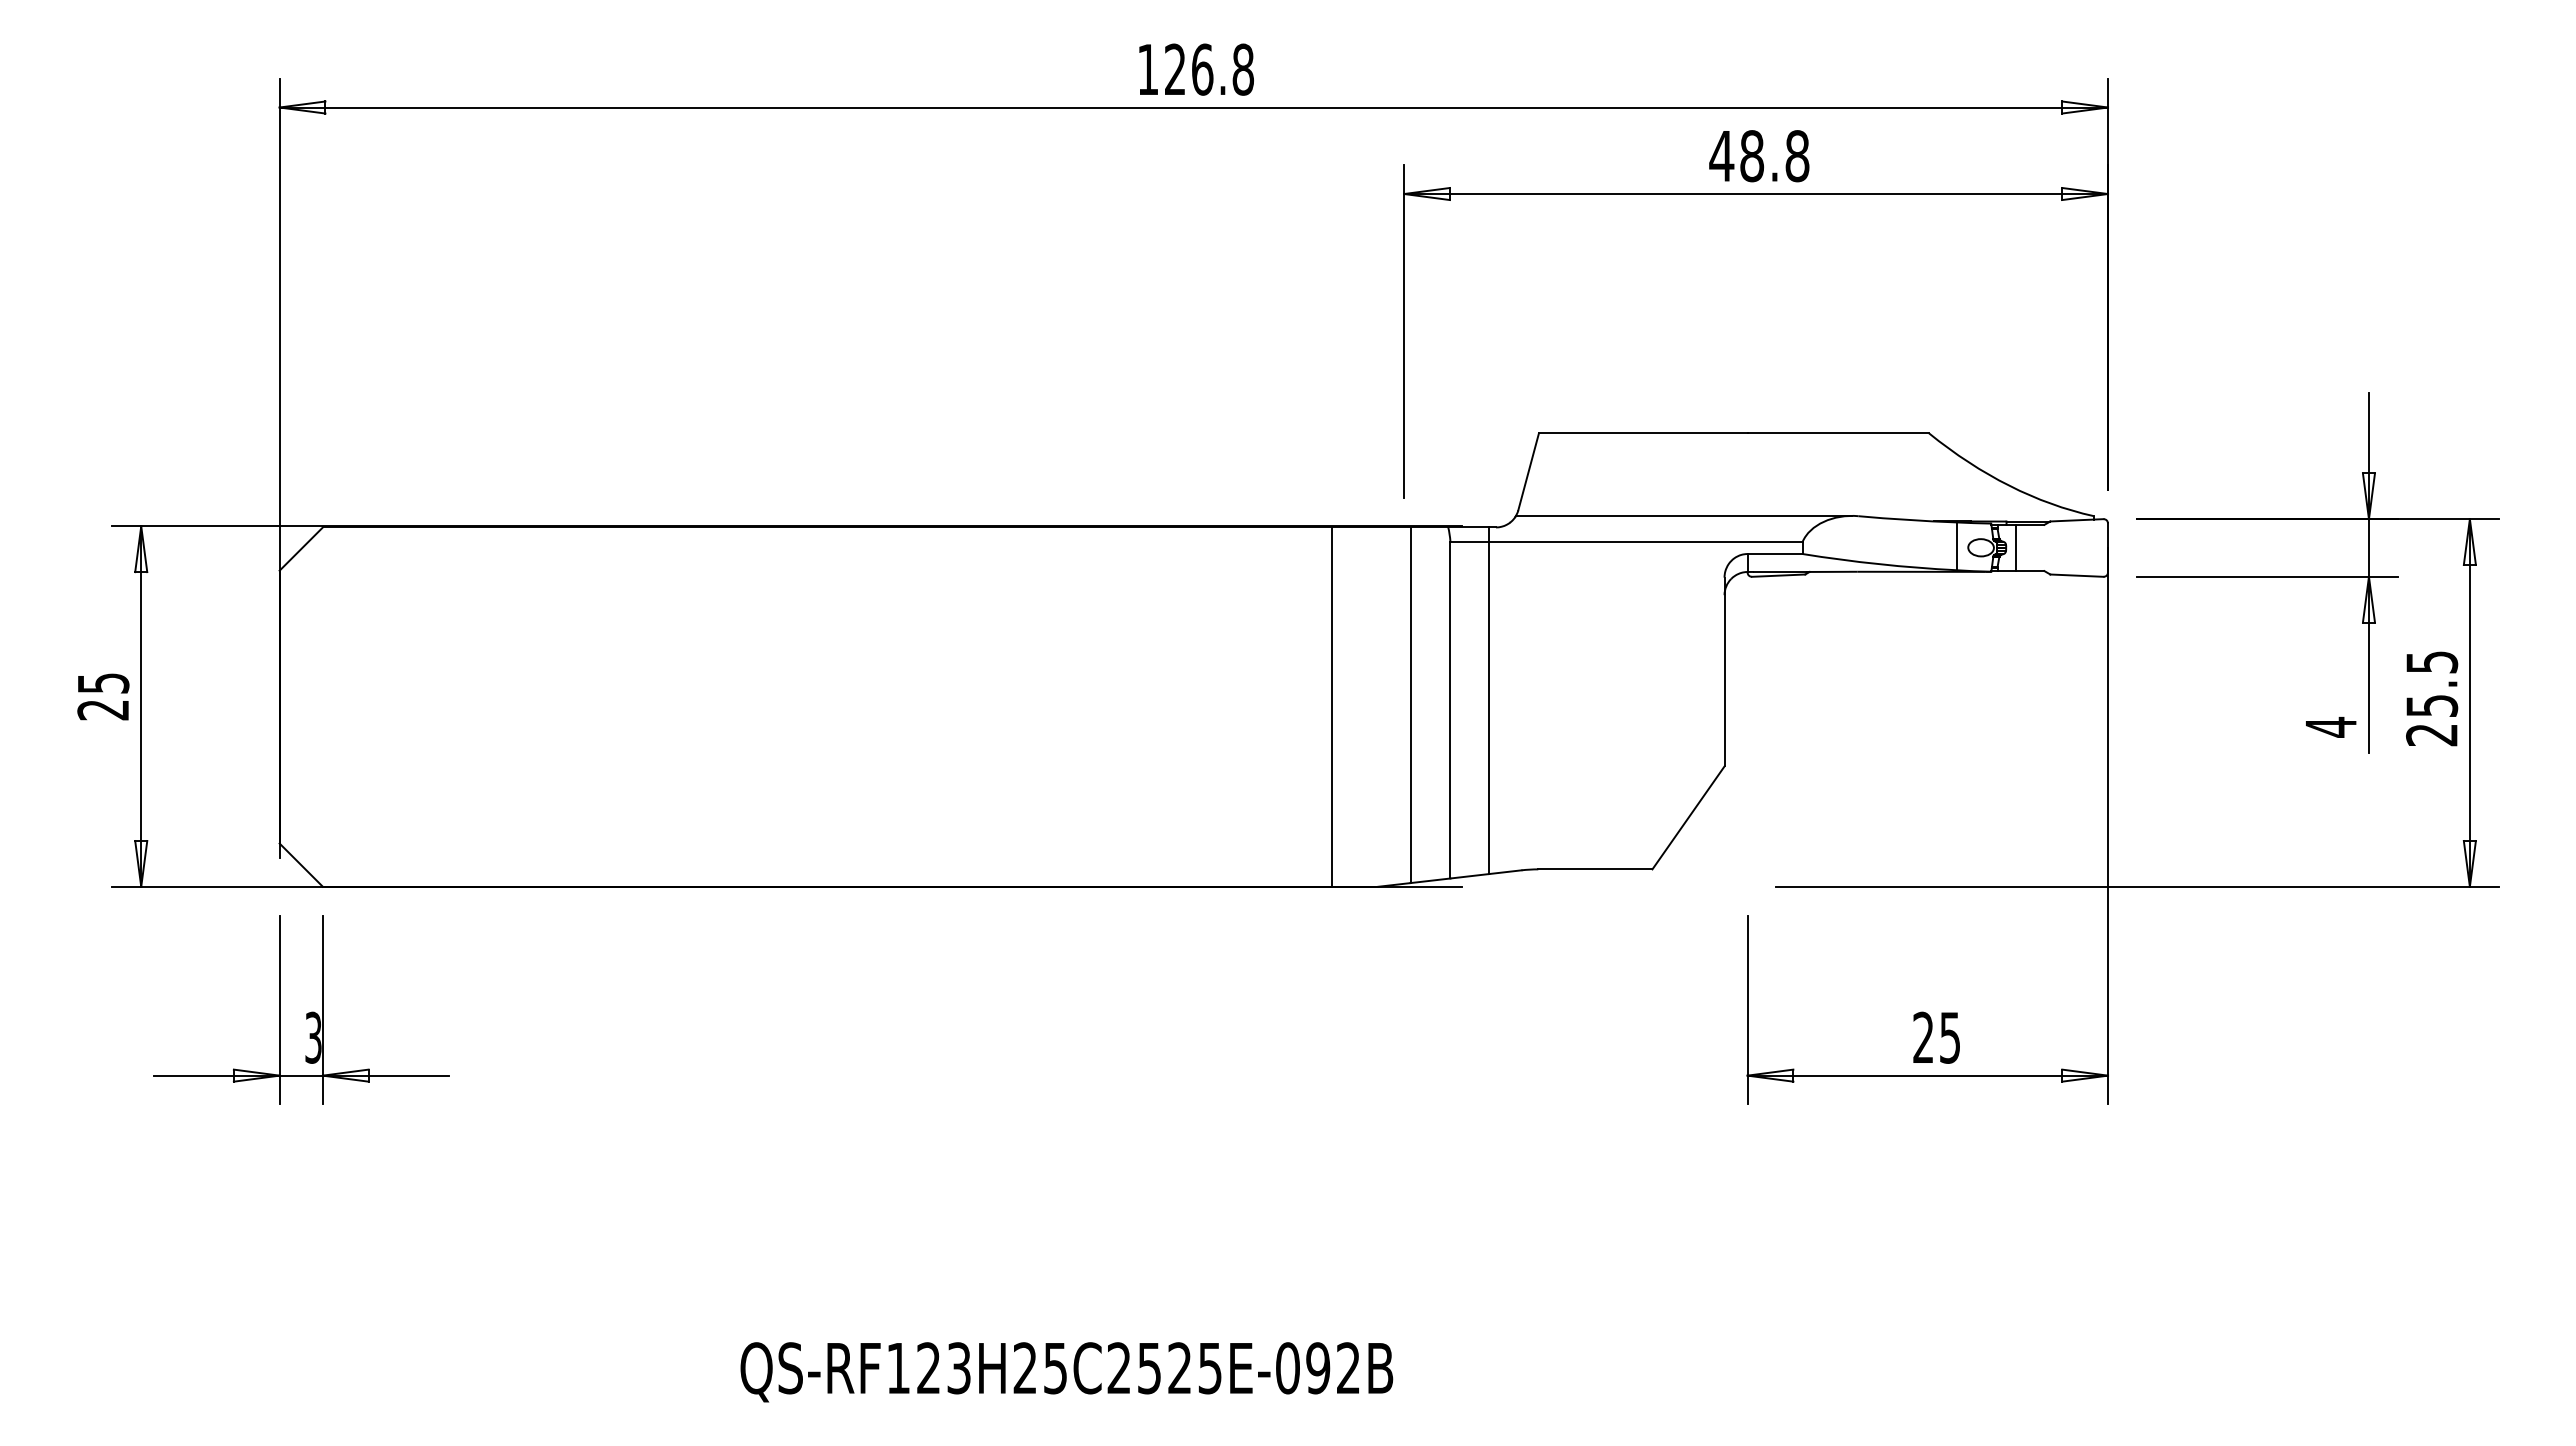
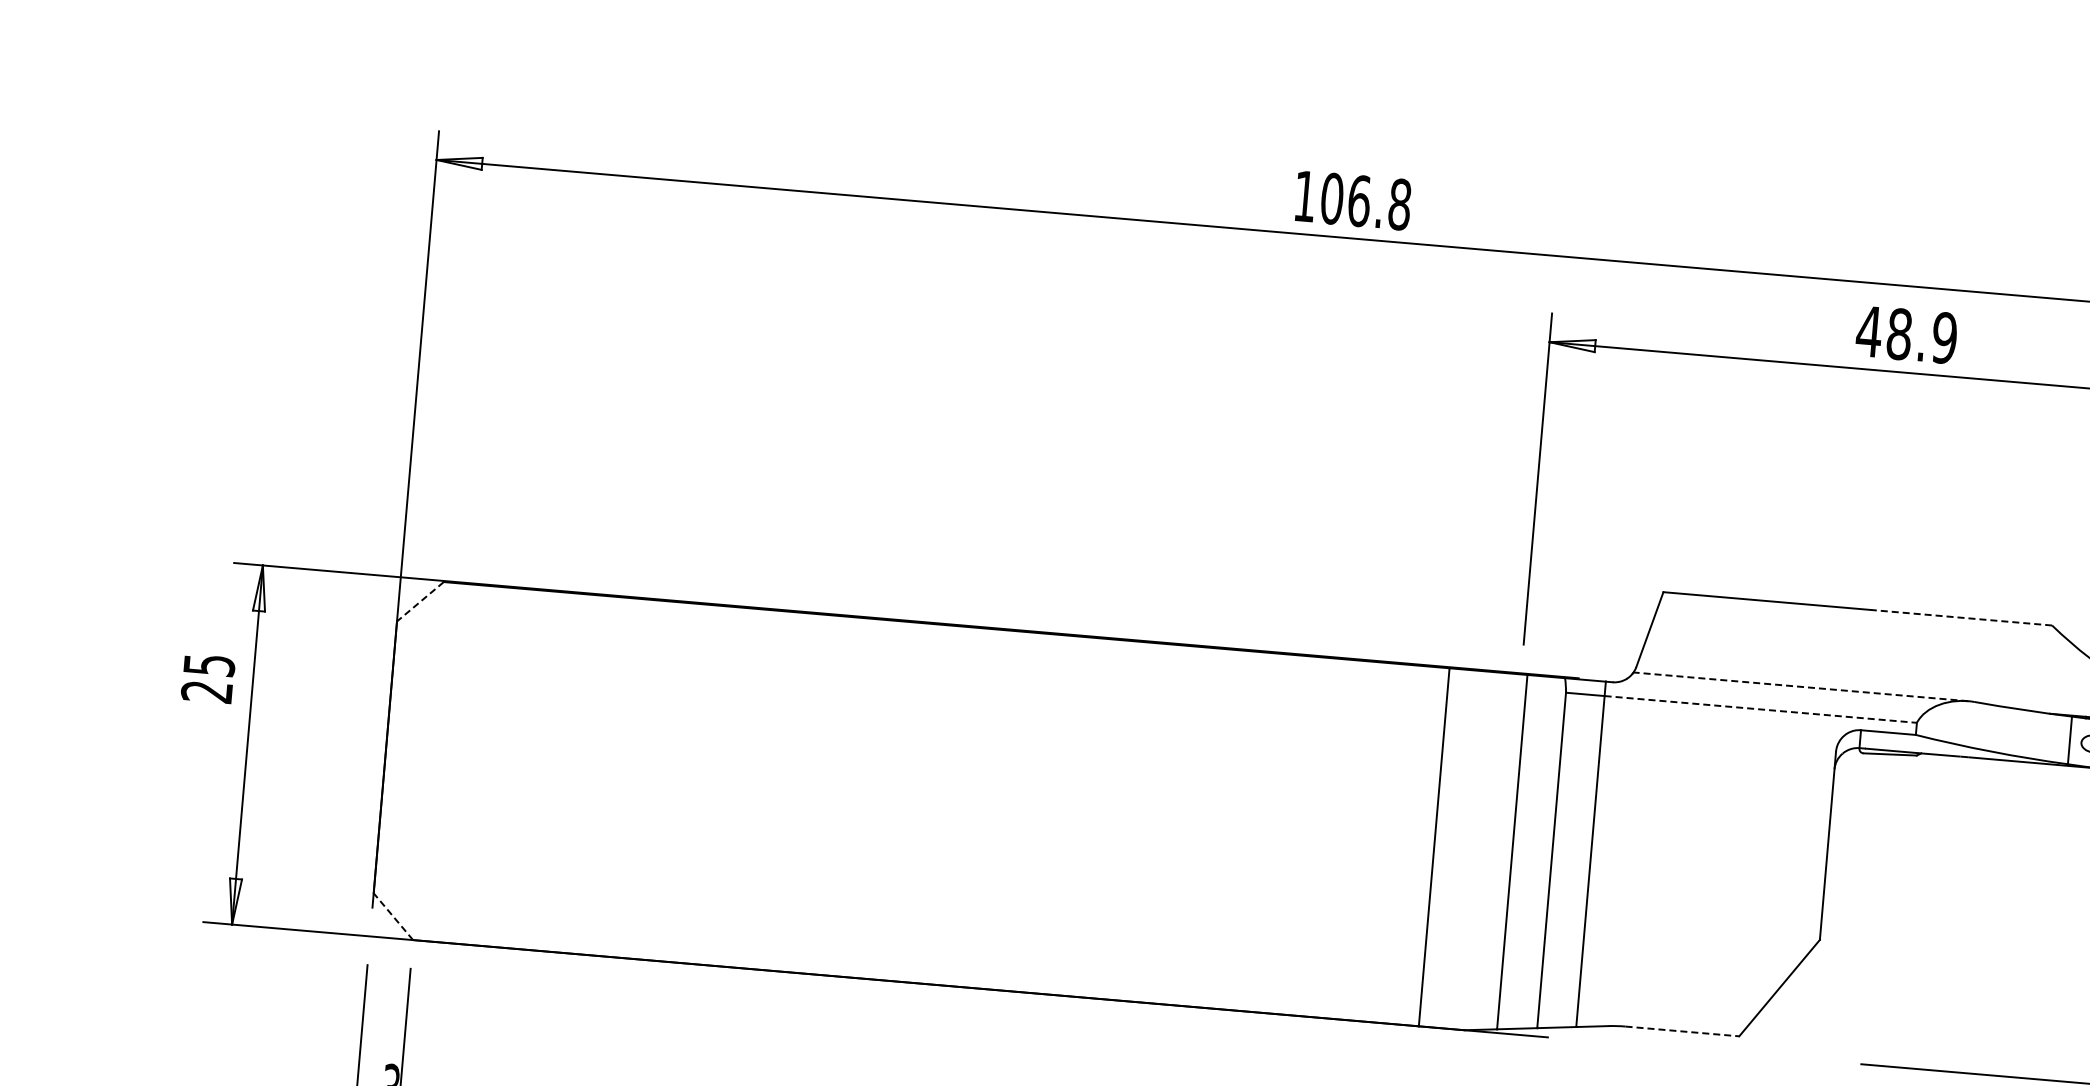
text: (1175, 69) -> (1332, 198), 126.8 -> 106.8
text: (1797, 156) -> (1944, 338), 48.8 -> 48.9
line: (1838, 433) -> (1961, 617), solid -> dashed
line: (1683, 515) -> (1800, 686), solid -> dashed
line: (1645, 541) -> (1760, 709), solid -> dashed
line: (301, 549) -> (420, 602), solid -> dashed
text: (103, 696) -> (208, 678), moved
line: (301, 865) -> (393, 917), solid -> dashed
line: (1595, 869) -> (1682, 1031), solid -> dashed

